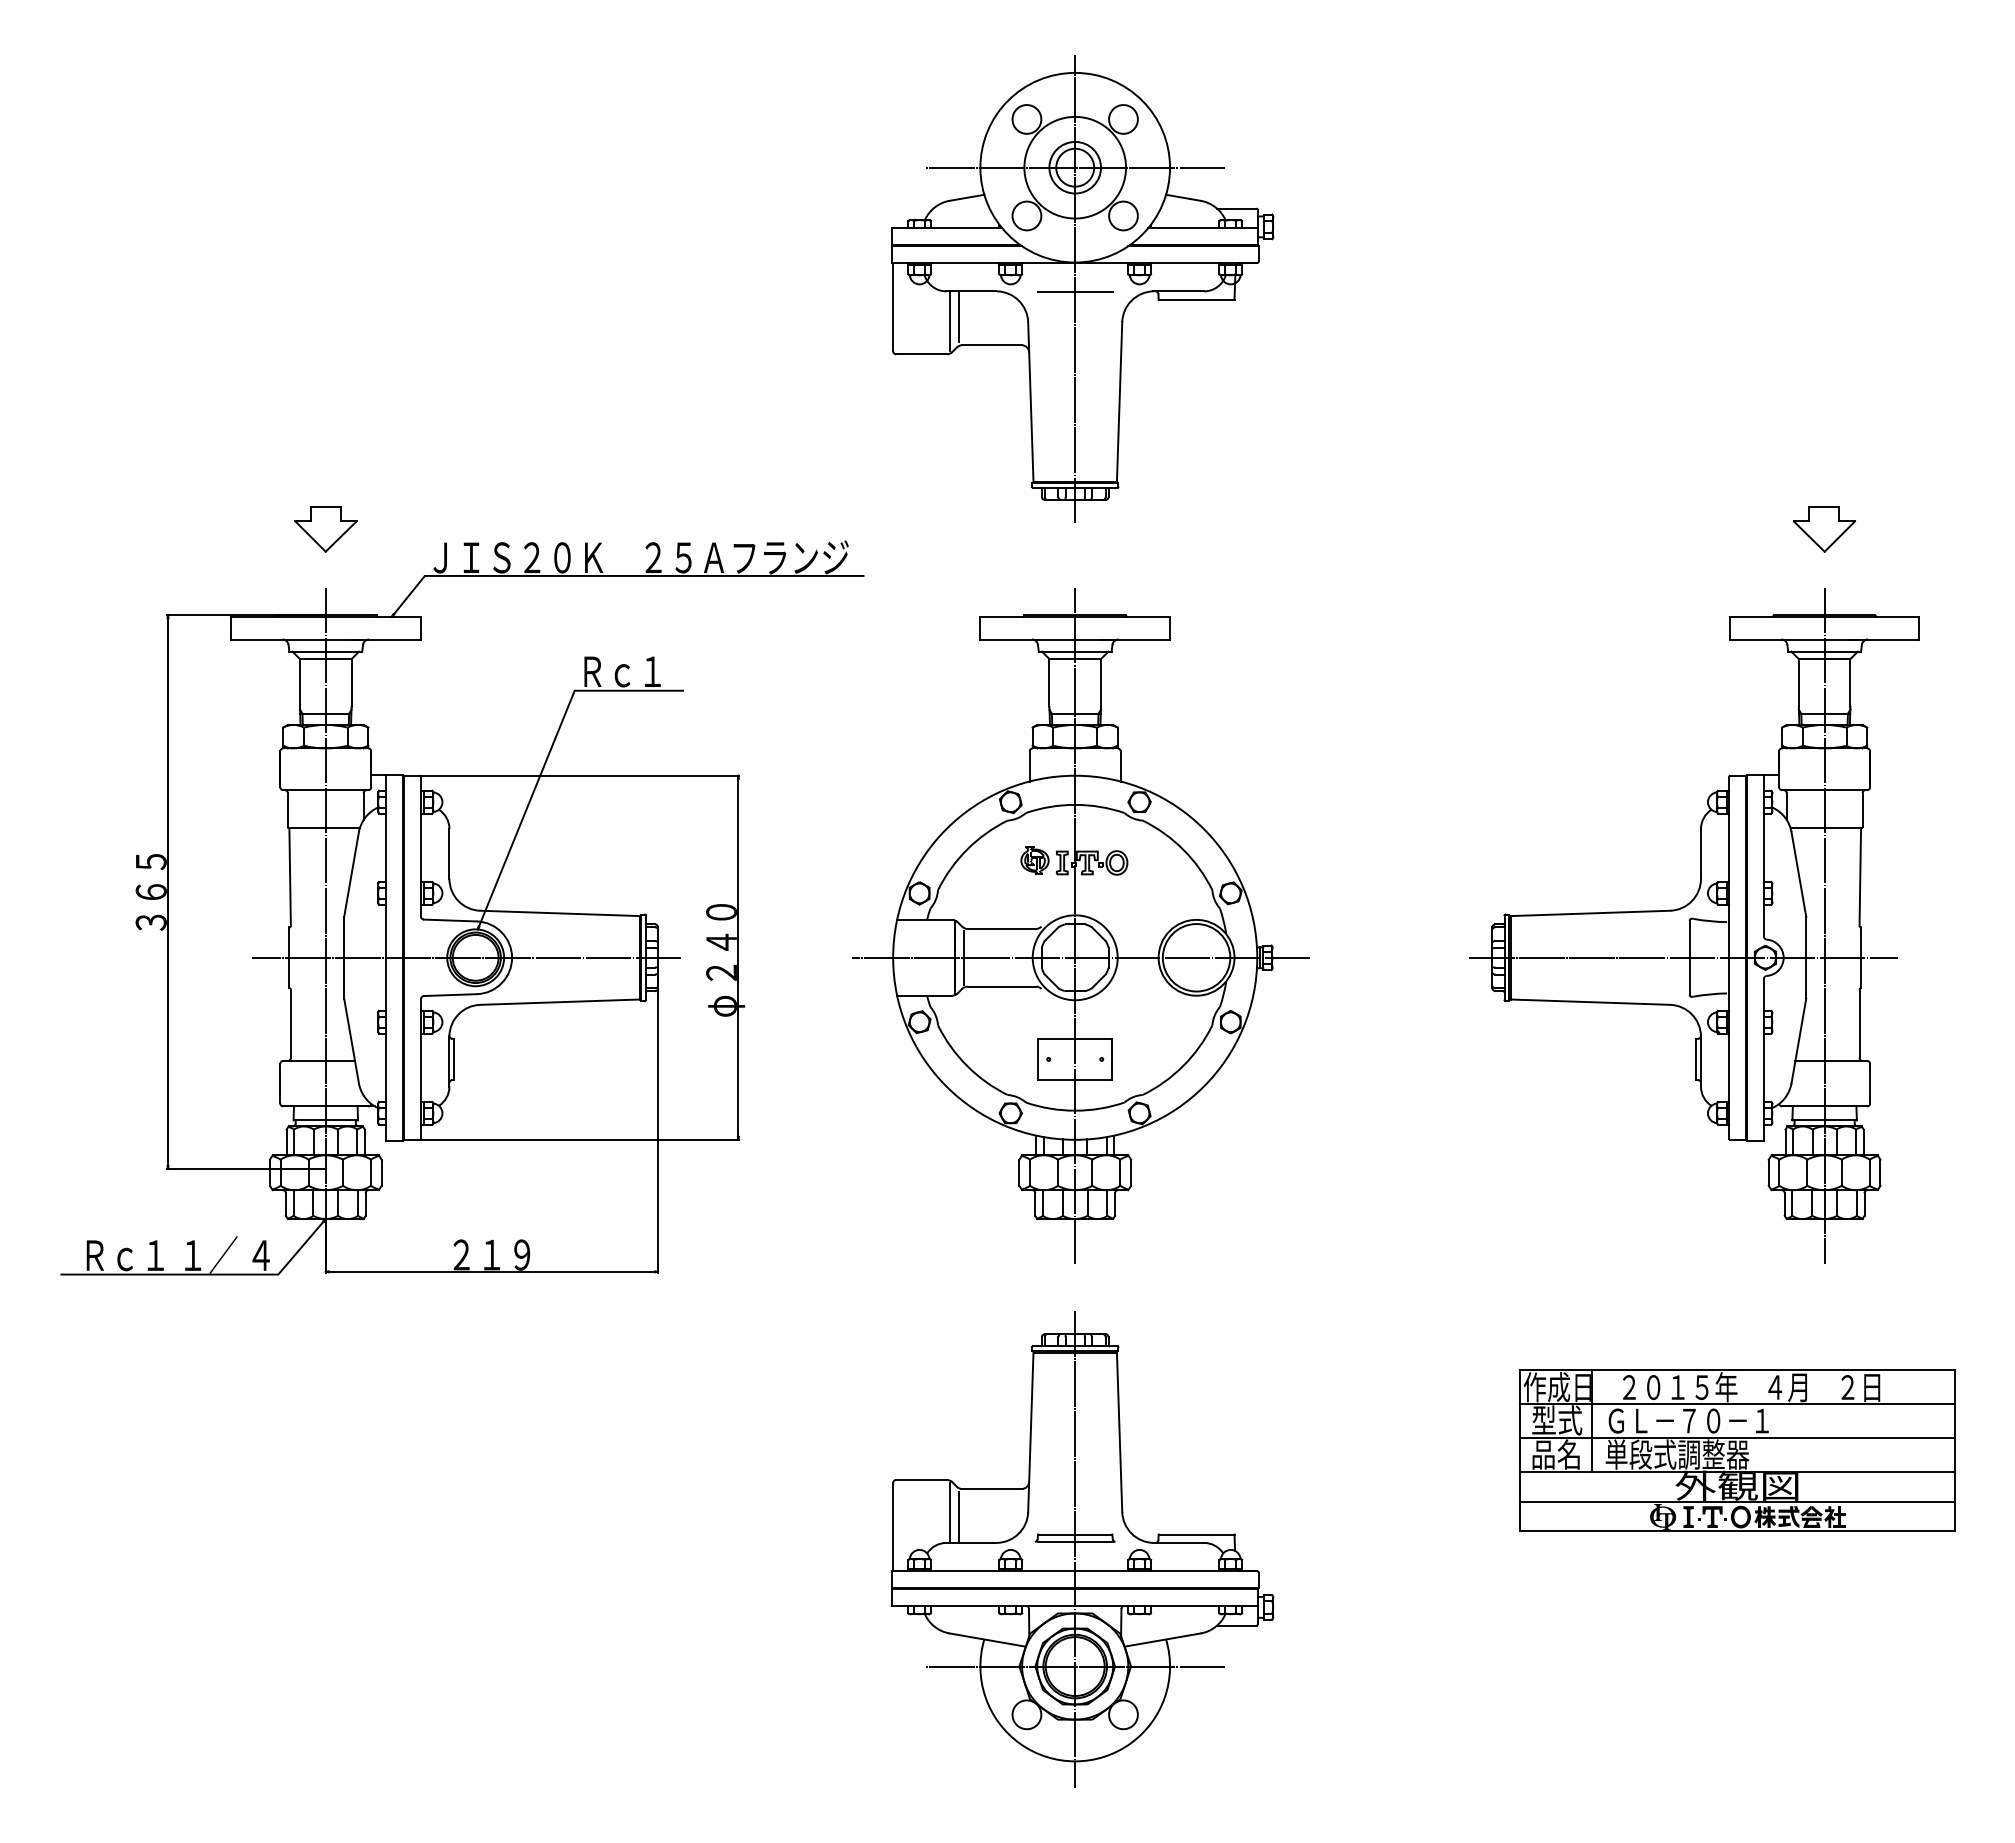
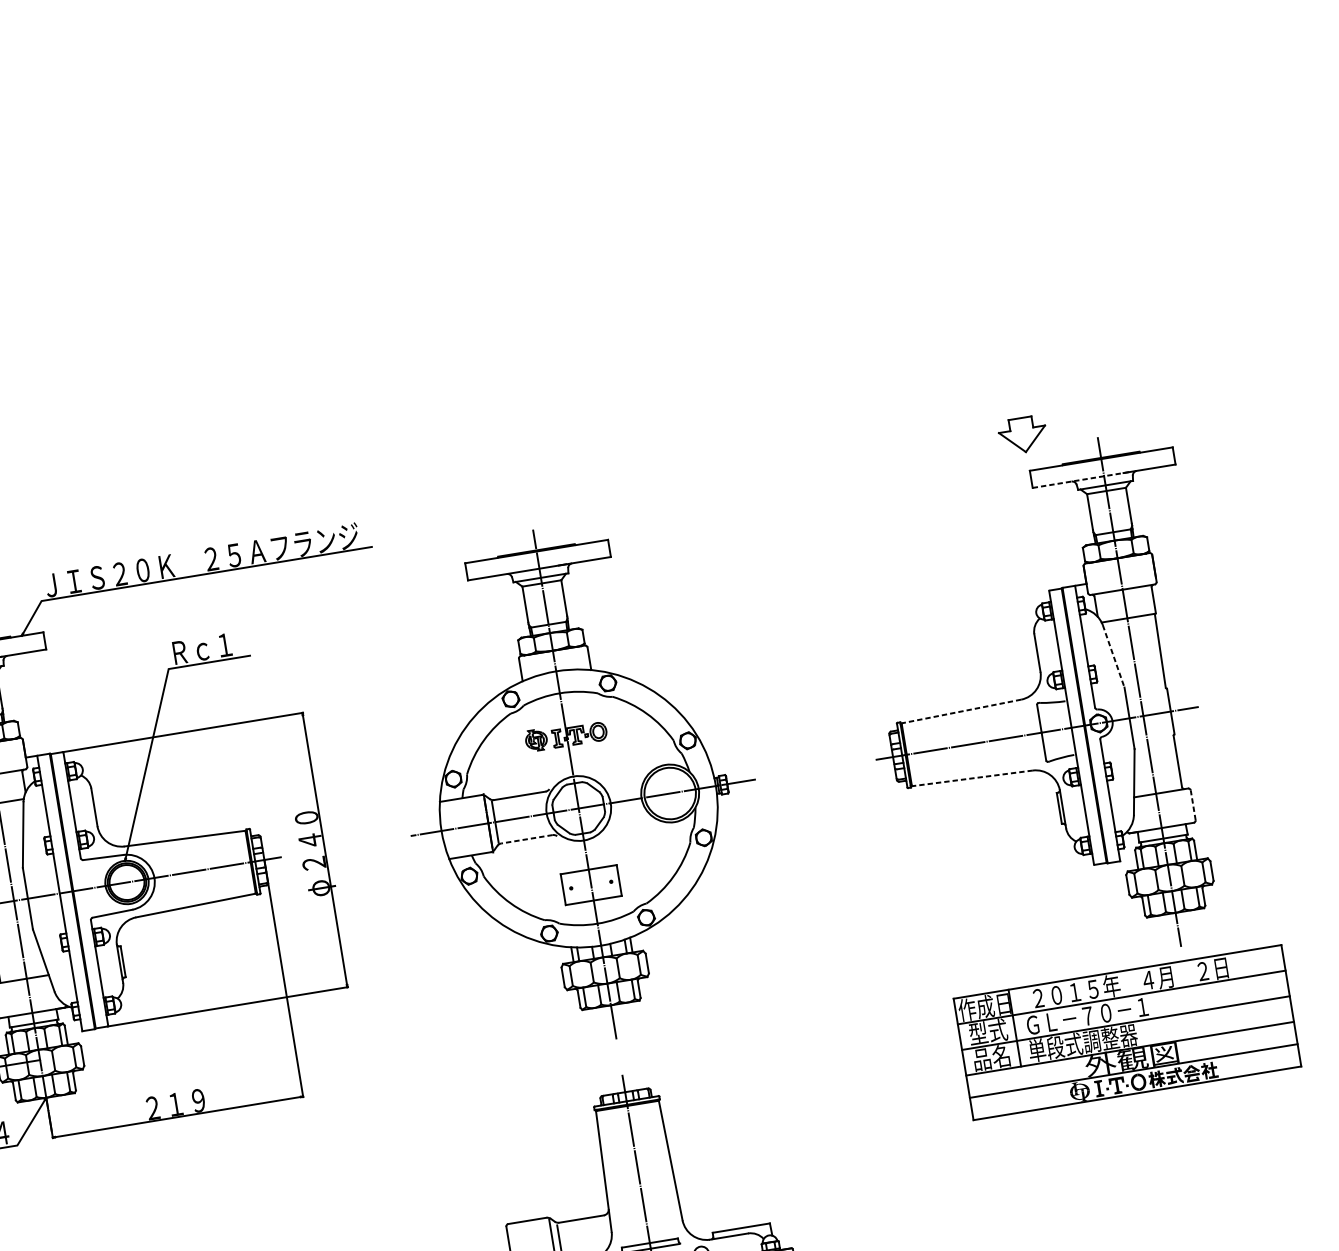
part: (1082, 288) -> (501, 303), removed
part: (1824, 529) -> (1023, 435), moved
line: (1795, 639) -> (1082, 479), solid -> dashed
line: (1798, 874) -> (1113, 656), solid -> dashed
line: (1590, 913) -> (961, 711), solid -> dashed
line: (1001, 986) -> (526, 839), solid -> dashed
line: (1590, 1002) -> (972, 778), solid -> dashed
line: (1870, 1083) -> (1193, 805), solid -> dashed
part: (1737, 1450) -> (1127, 1032), moved

